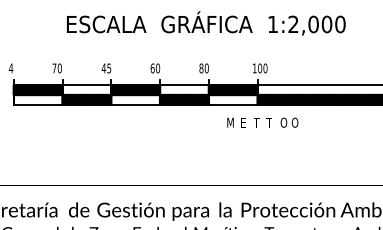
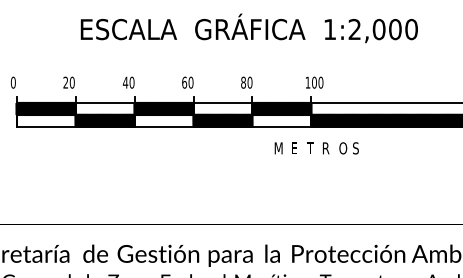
text: (10, 68) -> (12, 82), 4 -> 0
text: (54, 68) -> (65, 82), 70 -> 20
text: (109, 68) -> (132, 82), 45 -> 40
text: (269, 122) -> (325, 148), T -> R
text: (294, 122) -> (356, 148), O -> S

